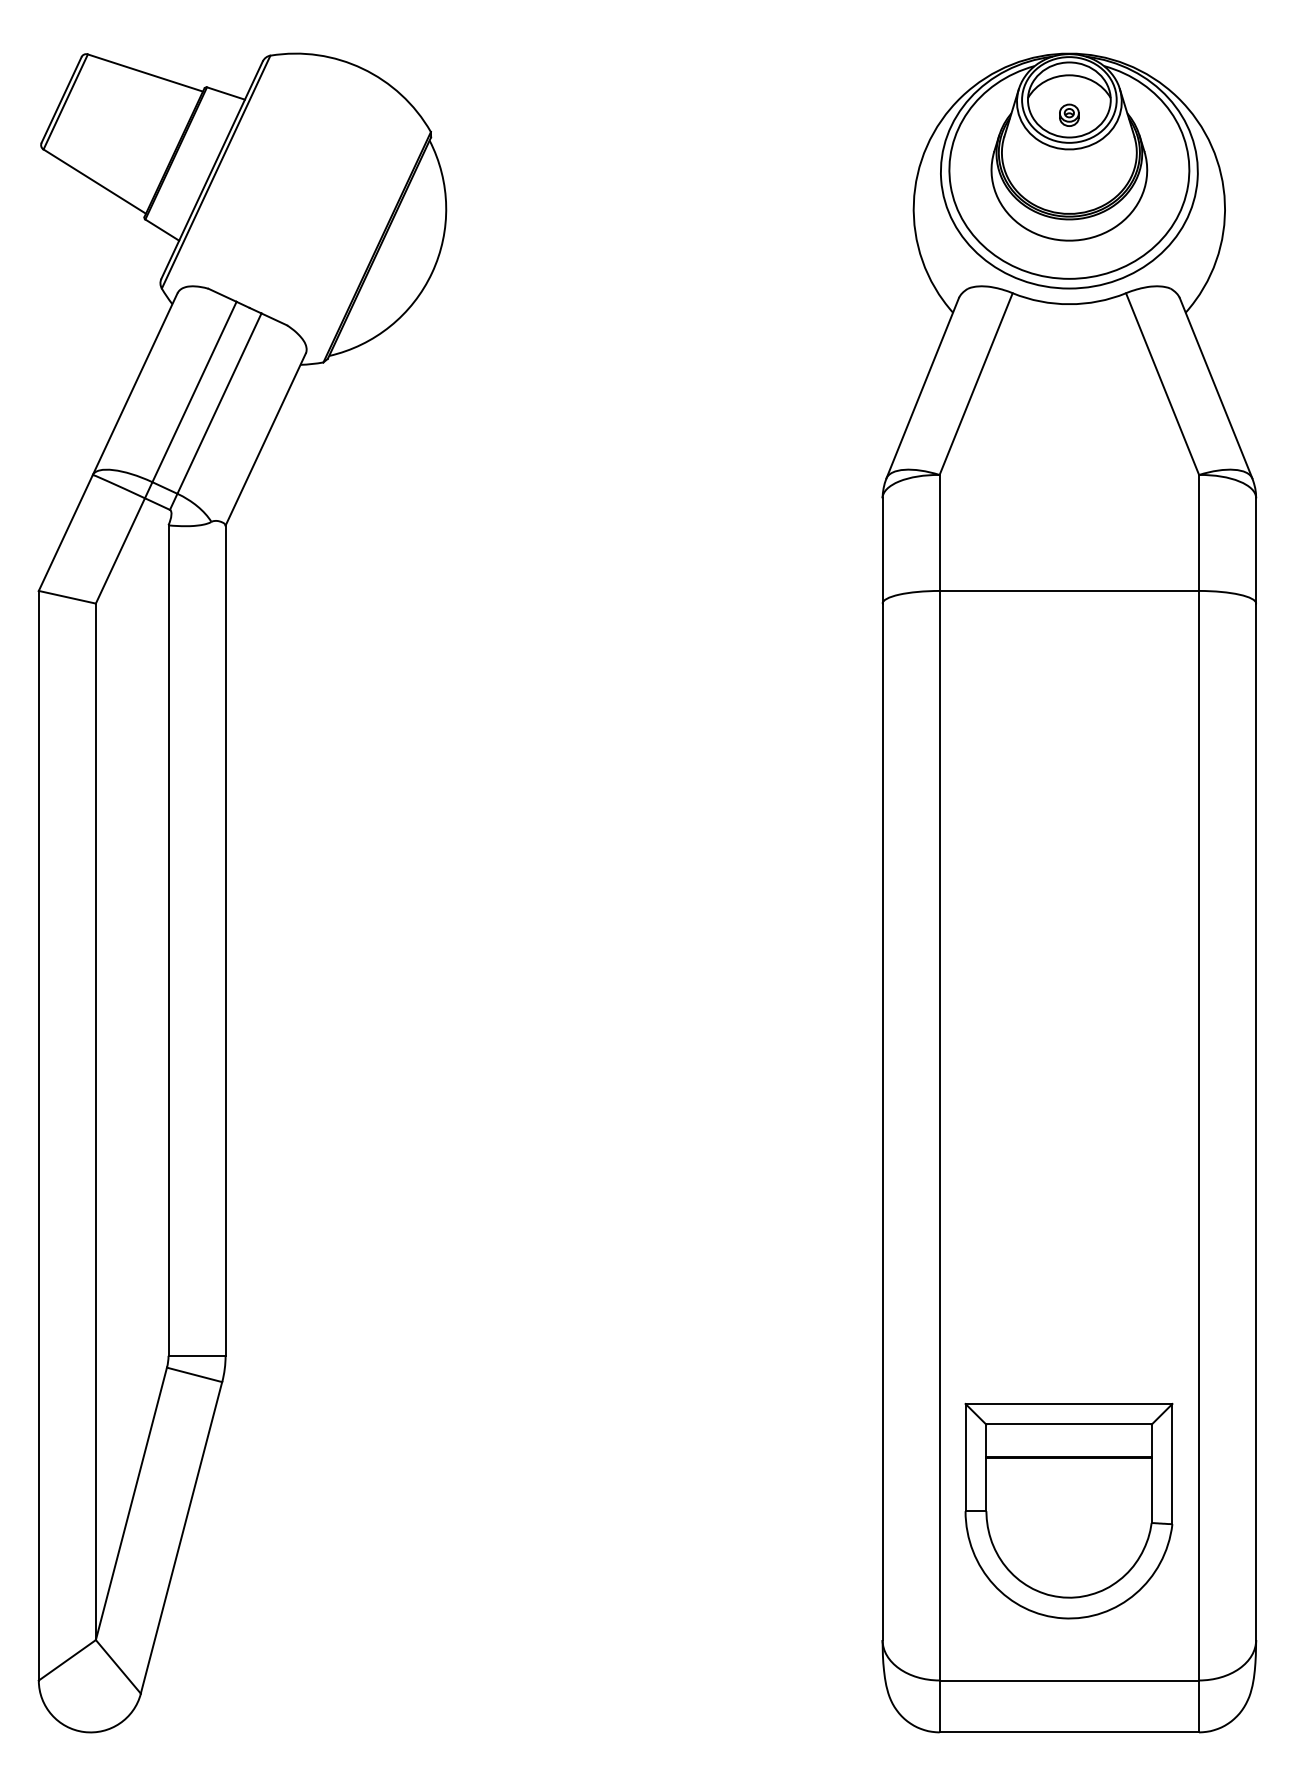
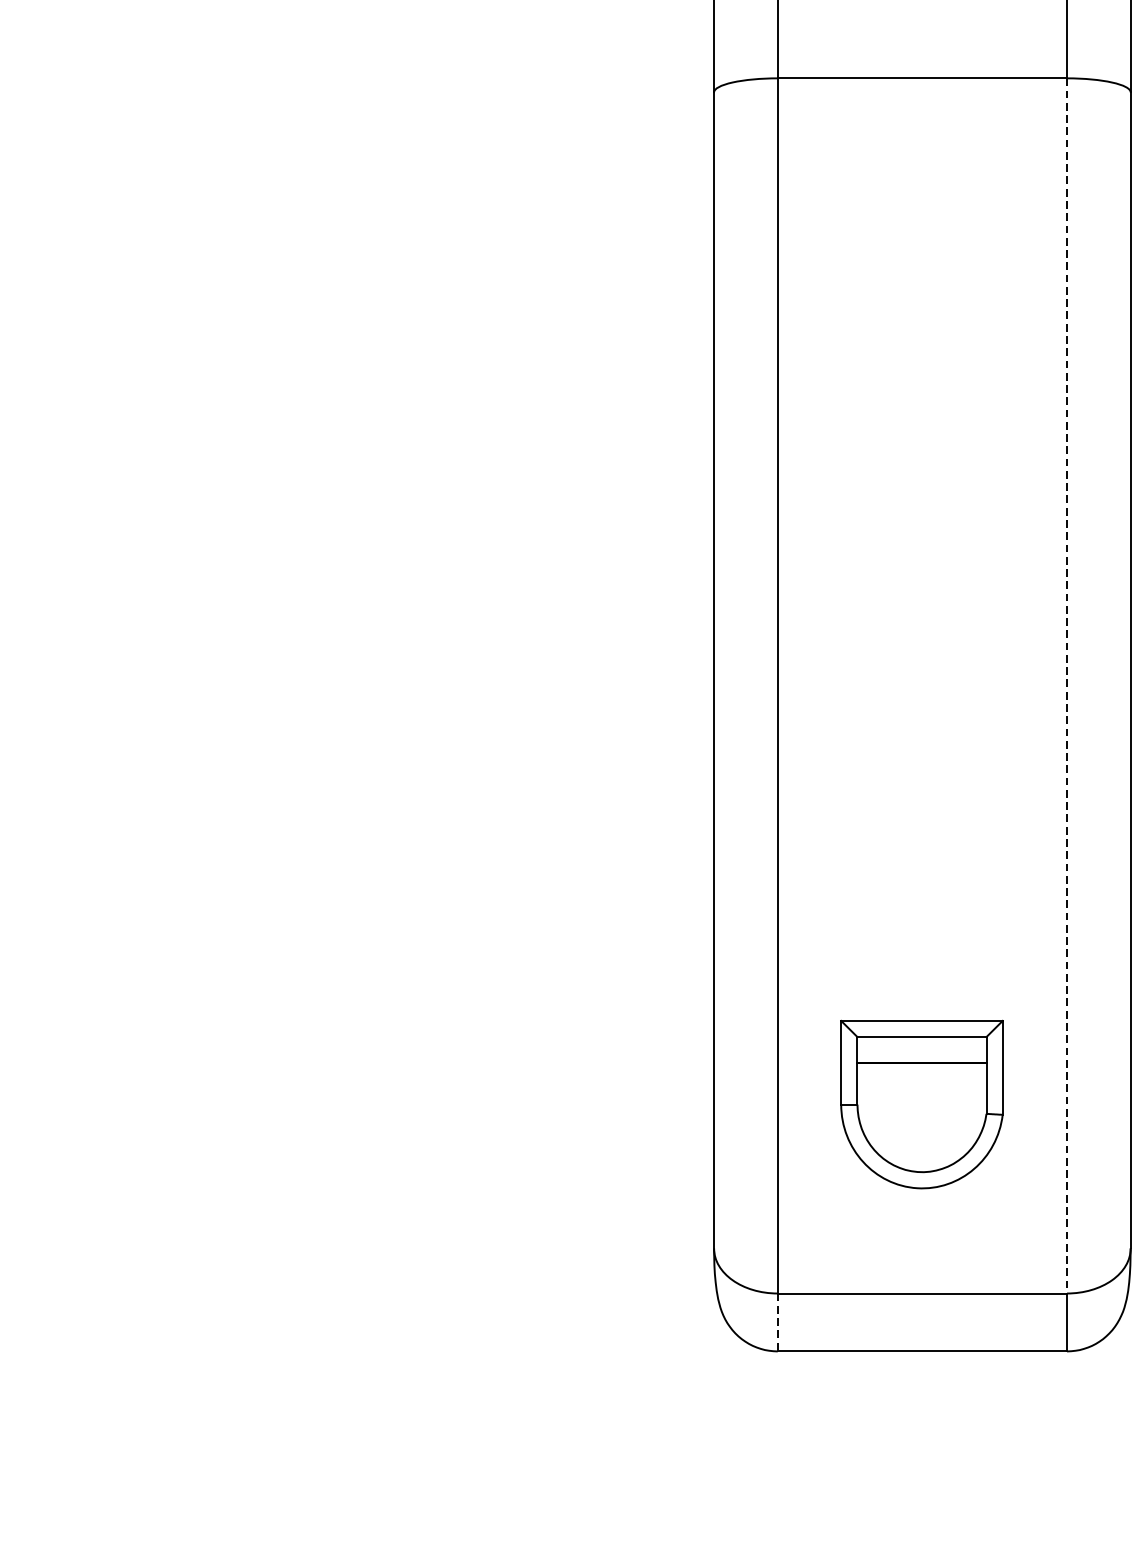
line: (1199, 1135) -> (1067, 685), solid -> dashed
part: (1068, 1510) -> (921, 1103), size x0.7
line: (939, 1706) -> (777, 1322), solid -> dashed

